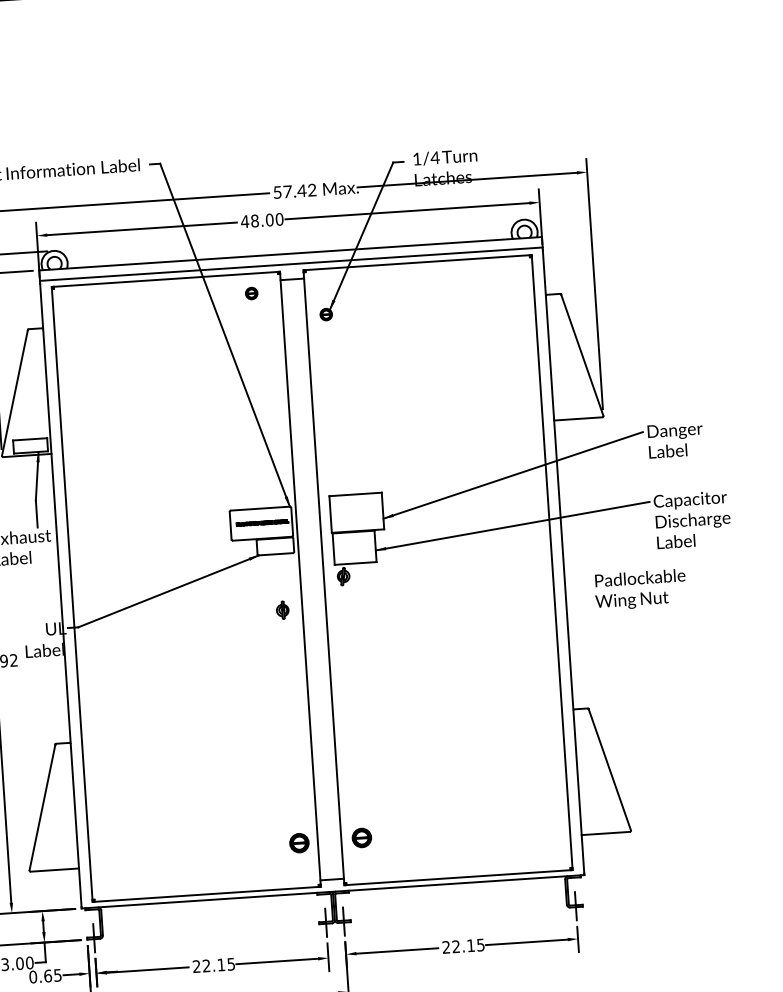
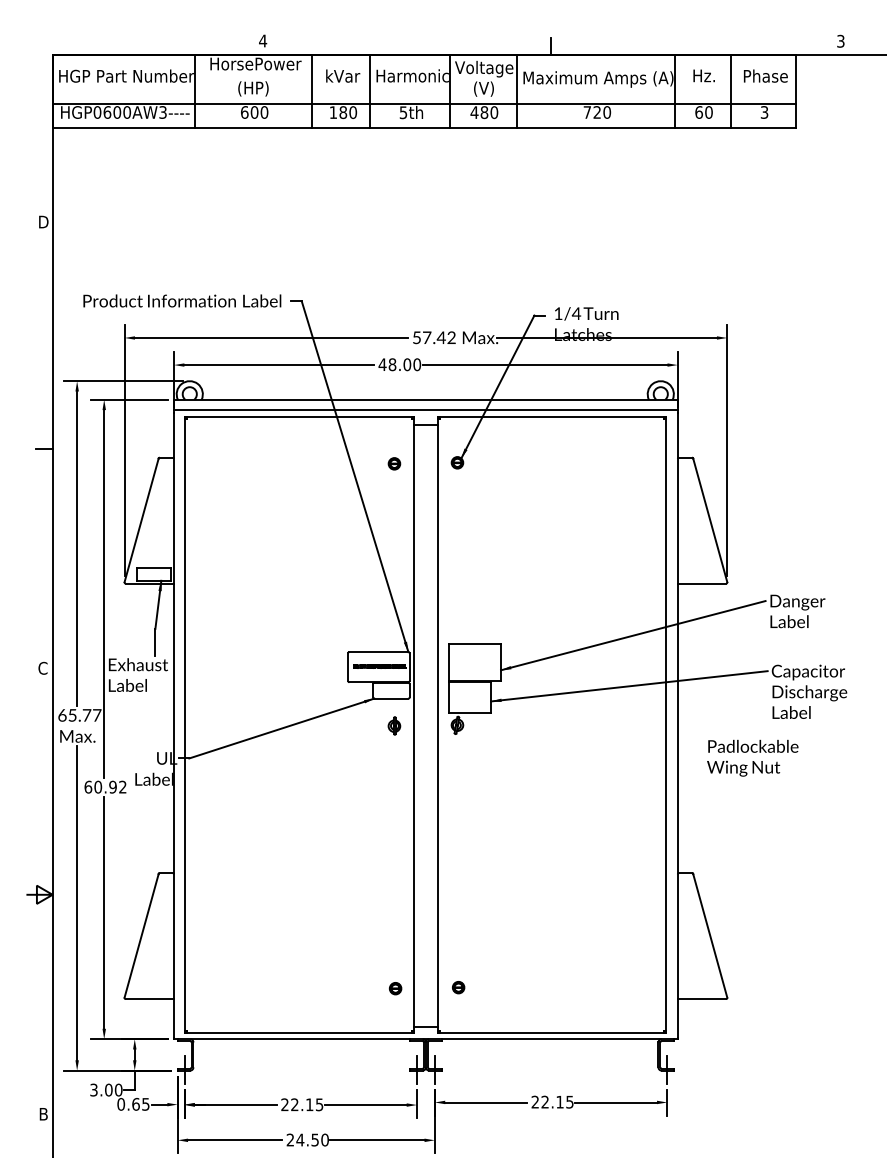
part: (251, 293) -> (394, 463), moved
part: (282, 609) -> (394, 725), moved
part: (362, 838) -> (458, 987), size x0.62
part: (299, 843) -> (395, 988), size x0.62

